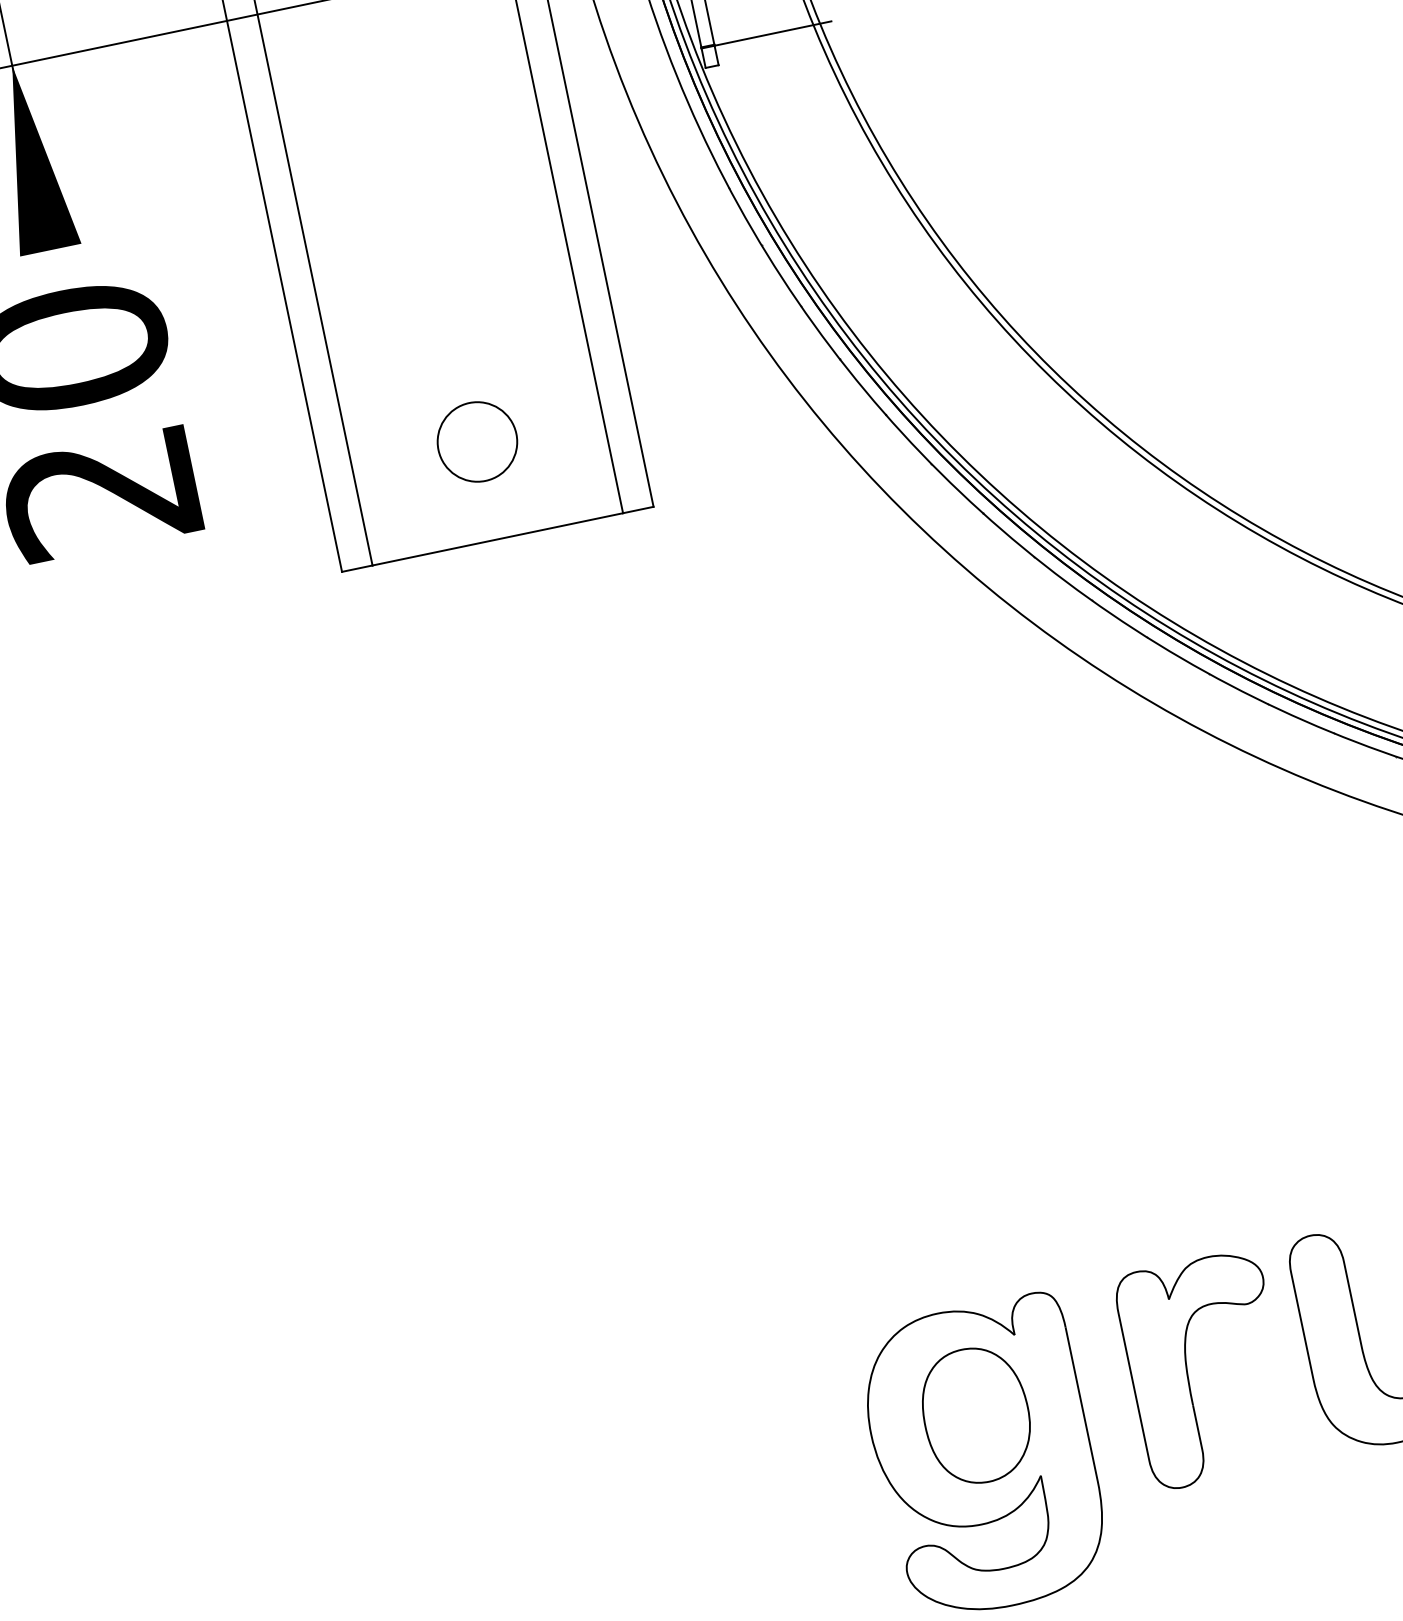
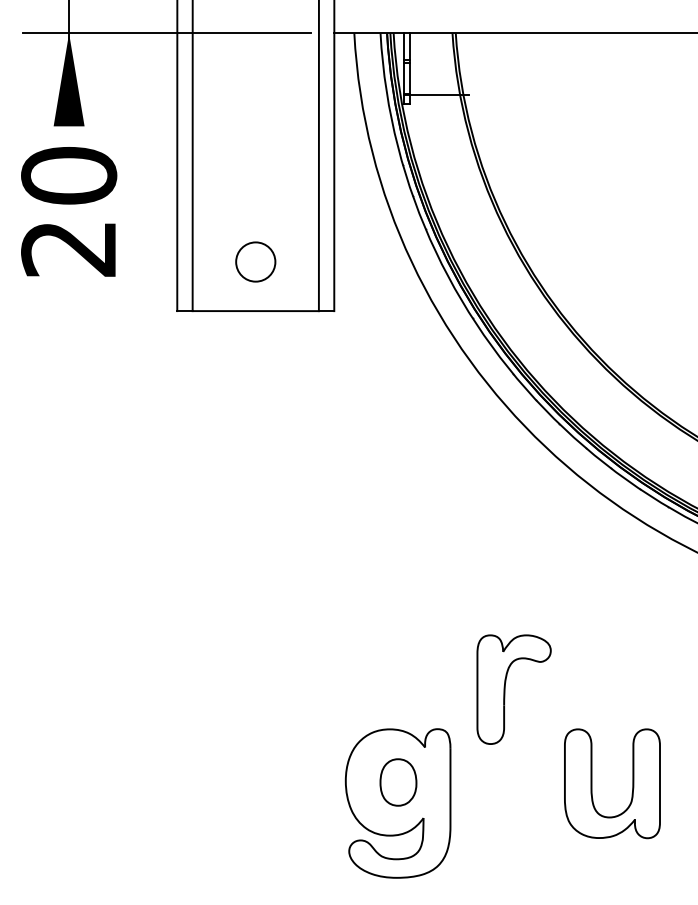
part: (1189, 1373) -> (505, 689), moved
part: (976, 1415) -> (398, 782), size x0.7

